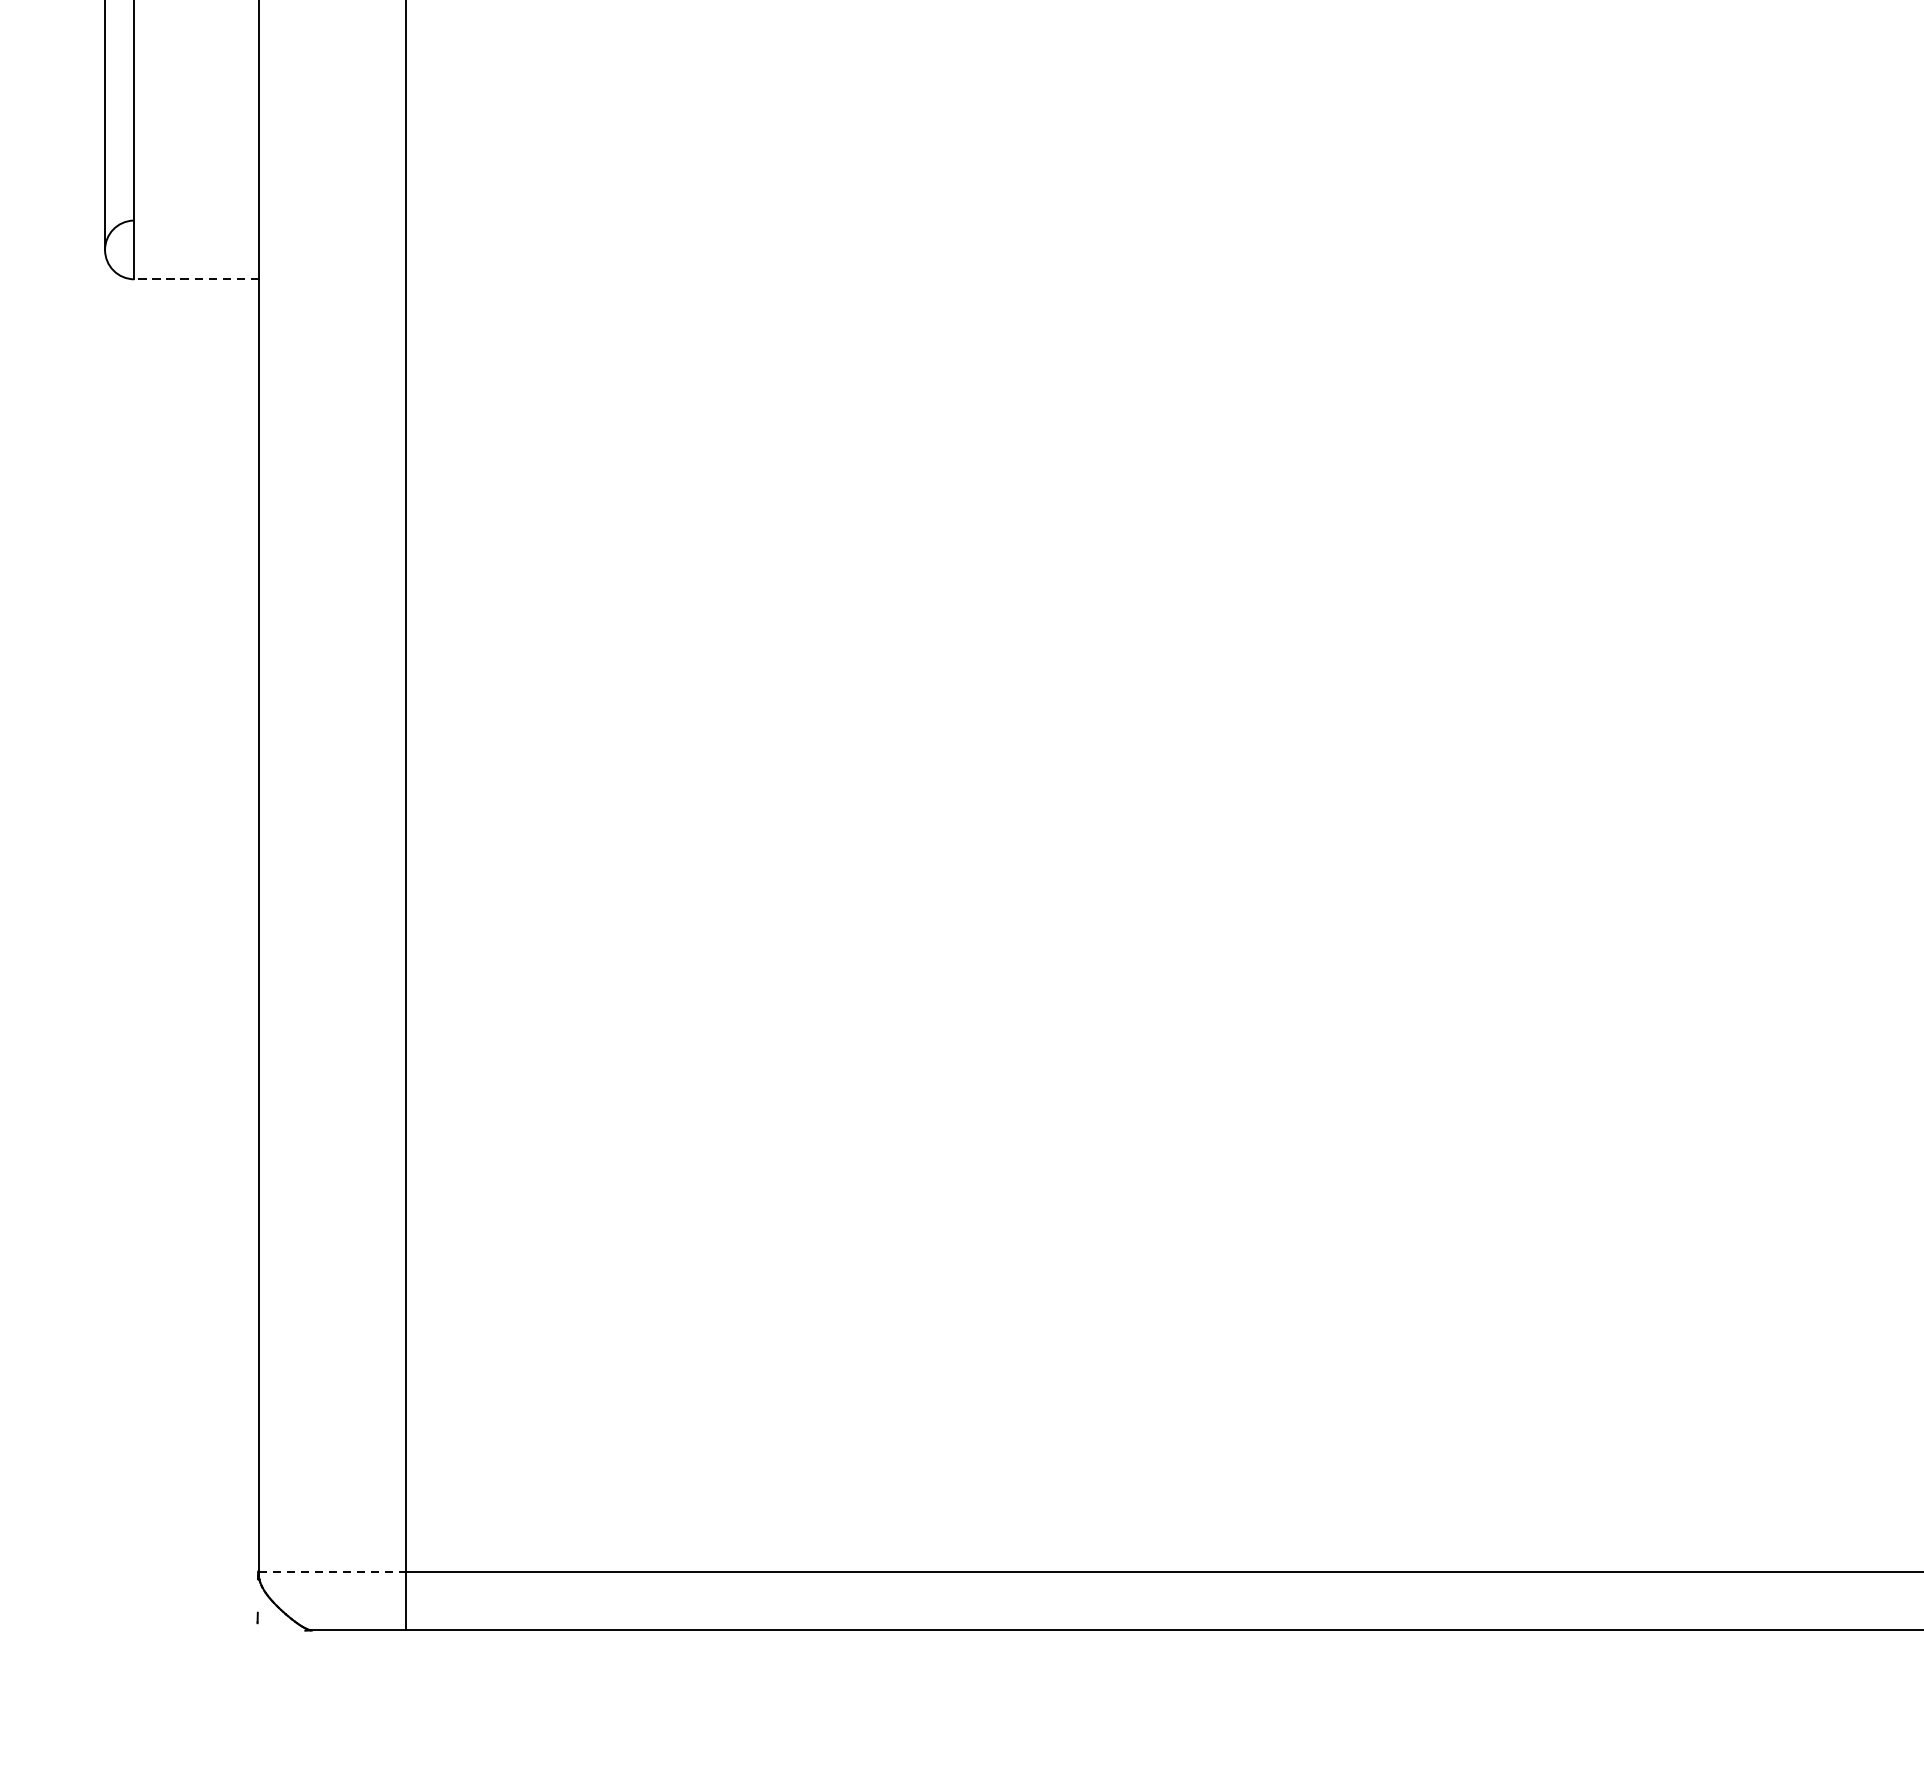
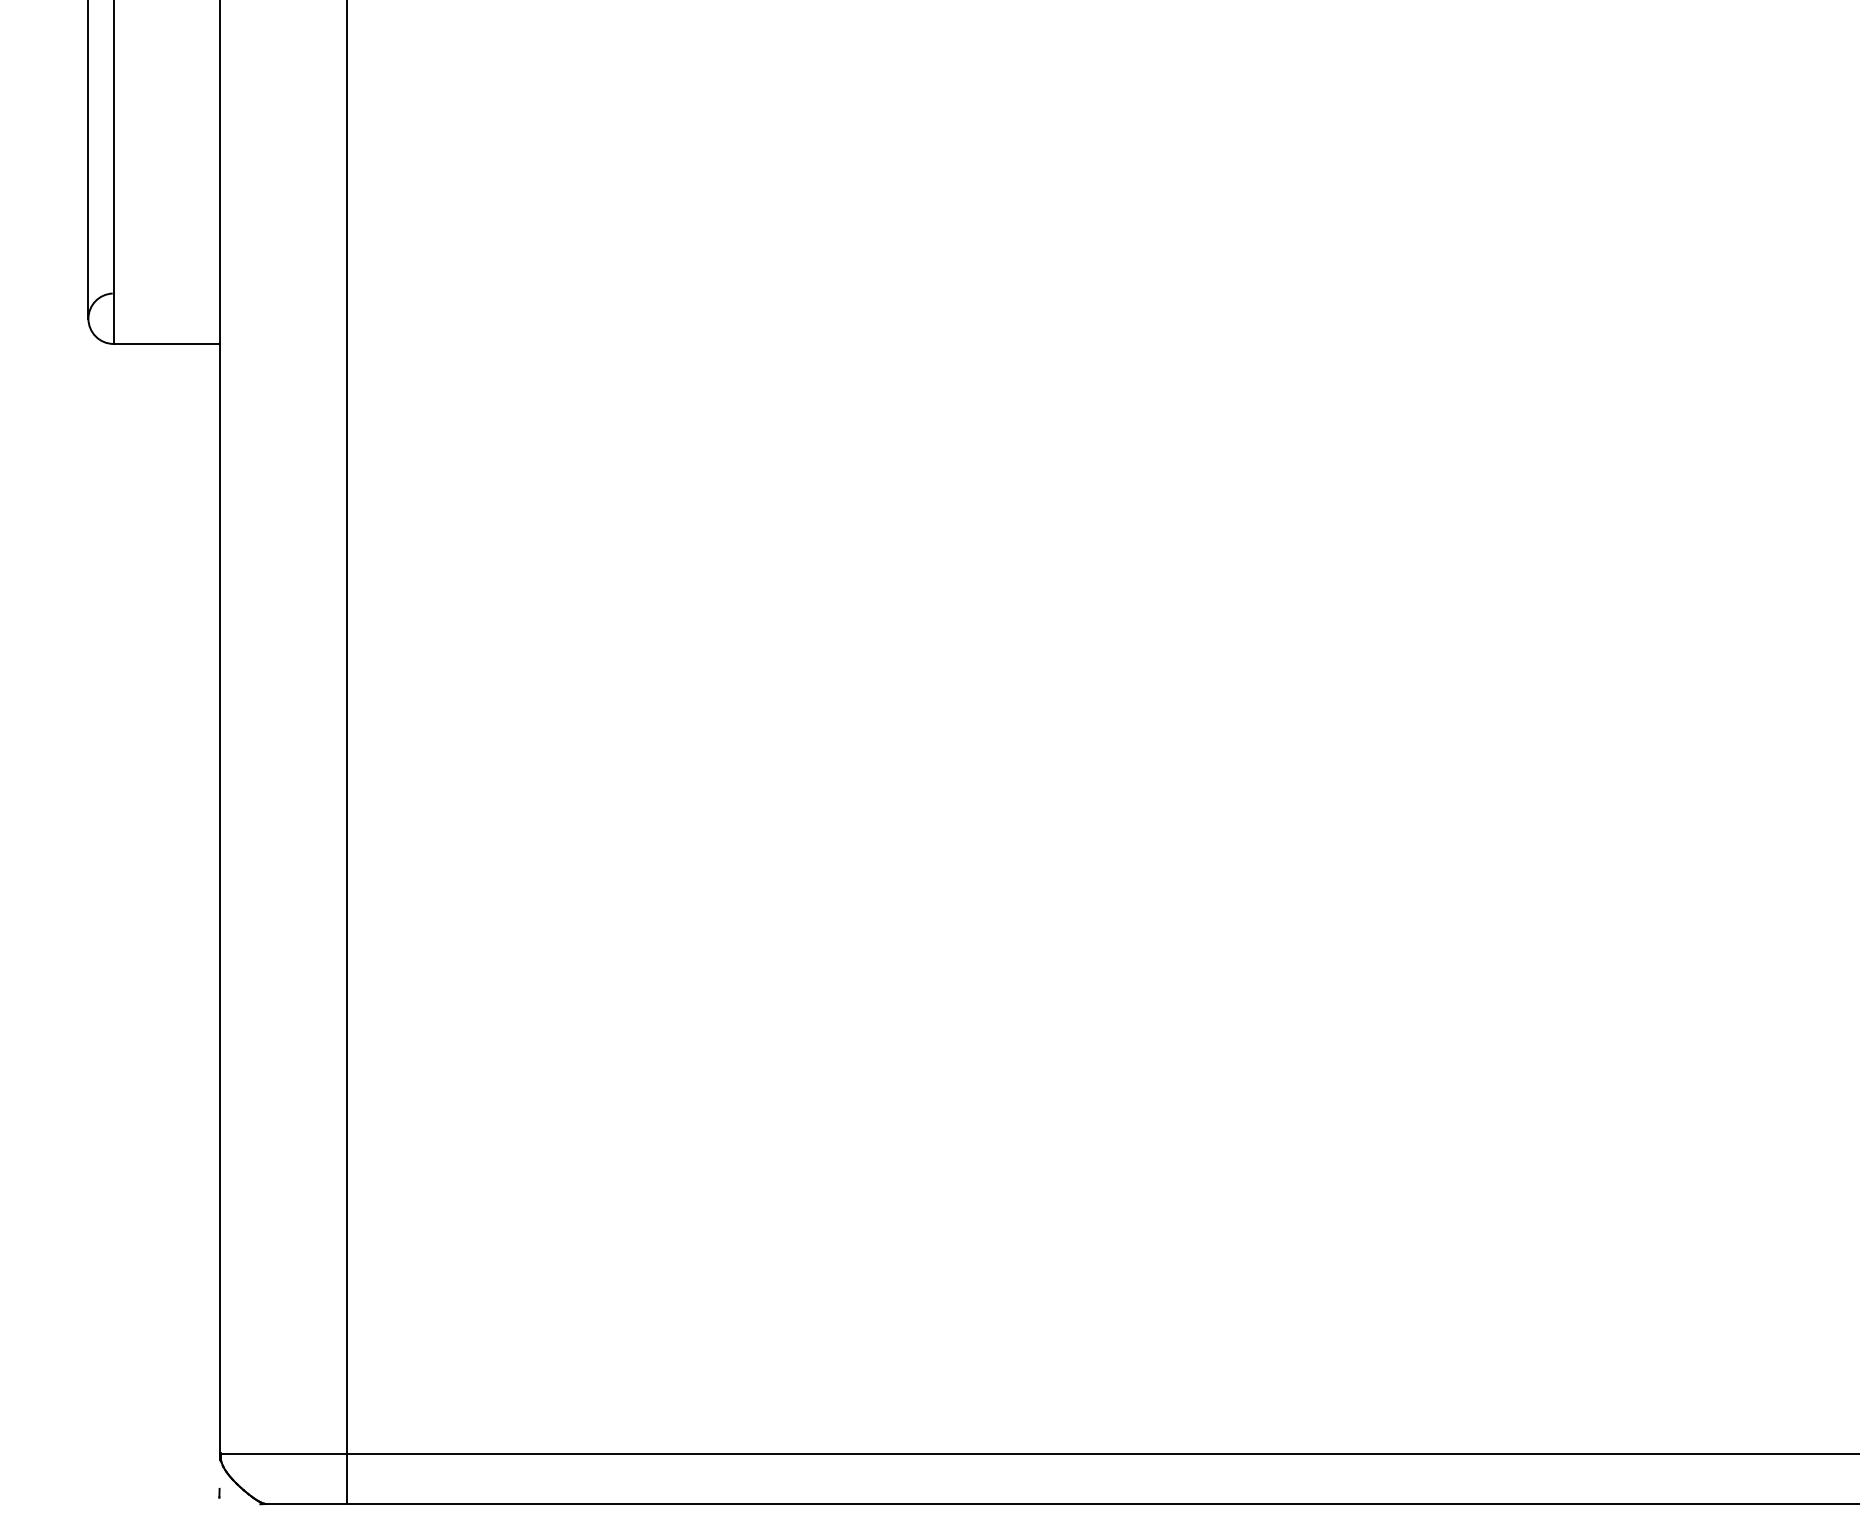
line: (195, 278) -> (166, 343), dashed -> solid
line: (332, 1571) -> (283, 1453), dashed -> solid

